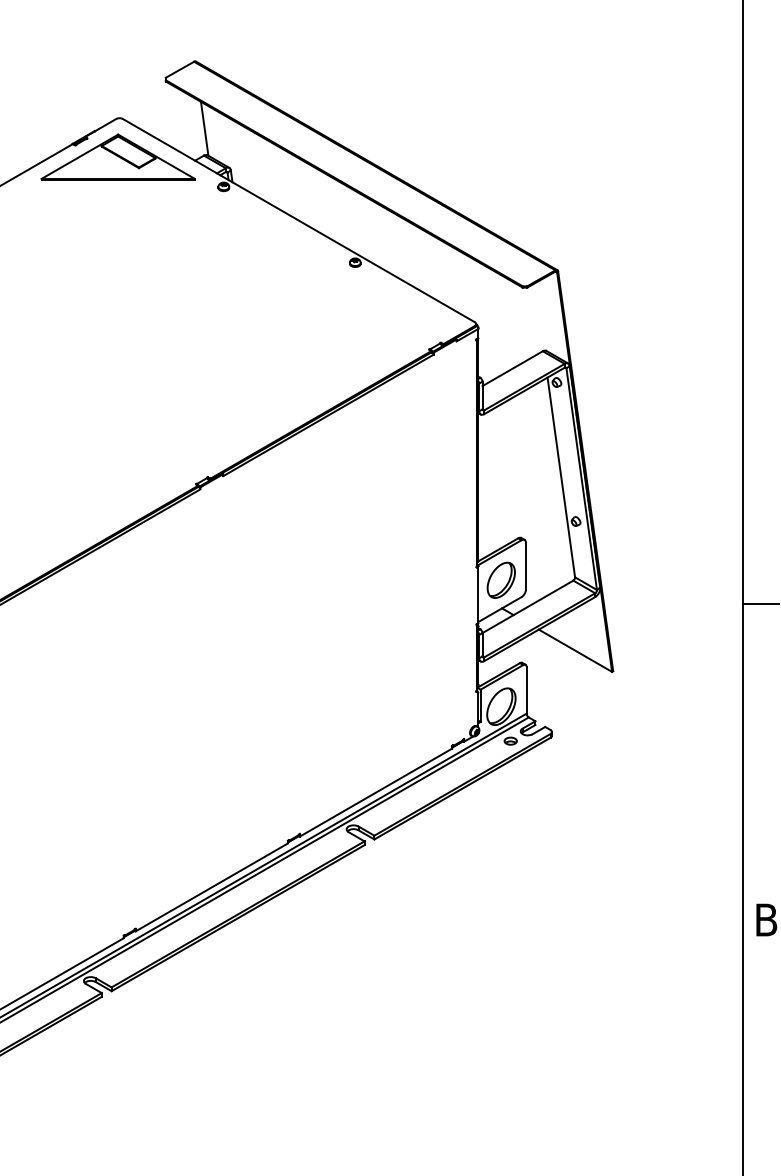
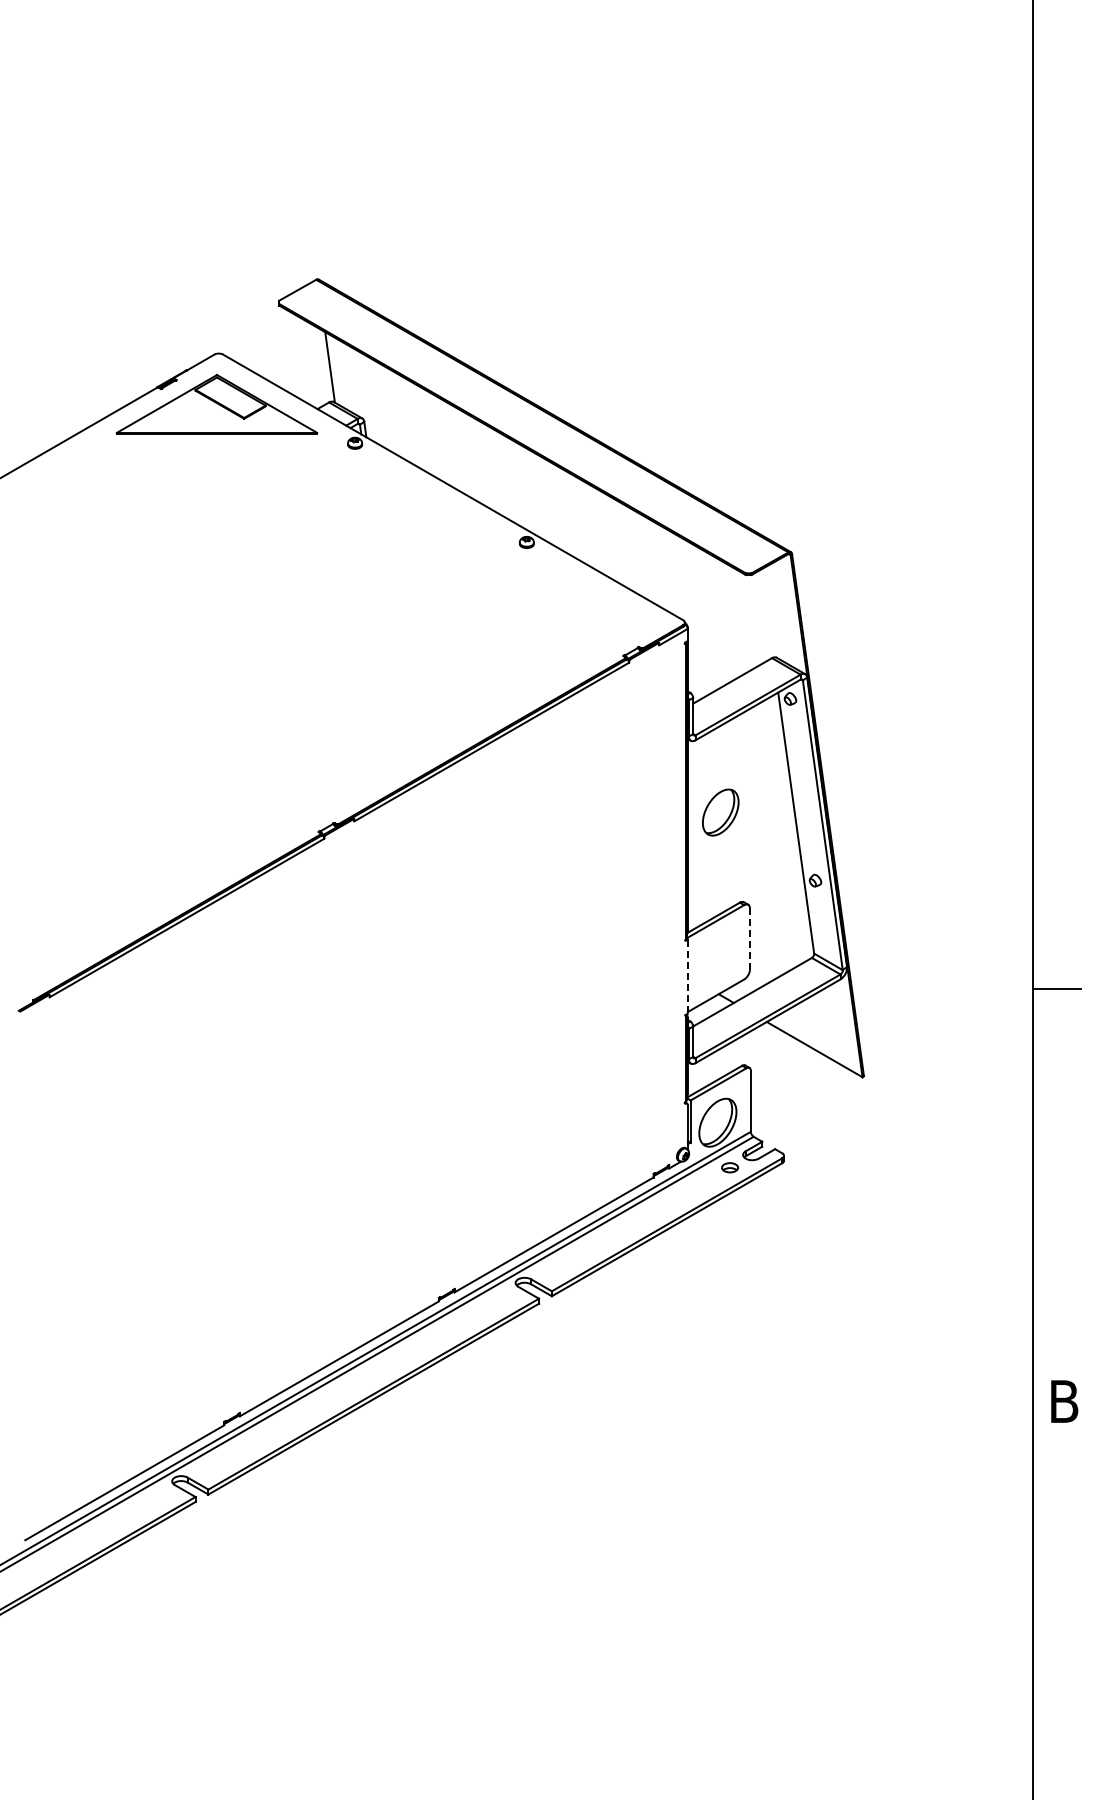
line: (525, 566) -> (749, 939), solid -> dashed
part: (501, 580) -> (720, 812), moved
line: (478, 594) -> (687, 976), solid -> dashed

